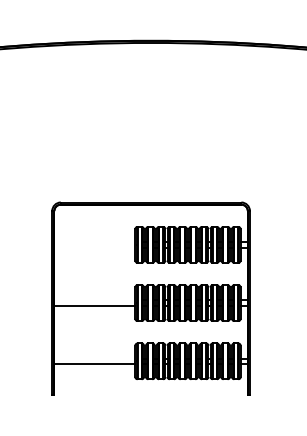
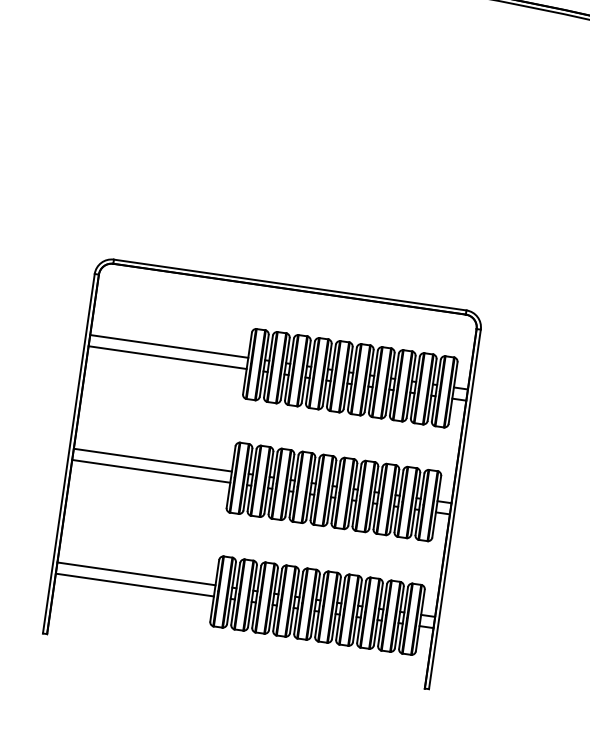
line: (94, 242) -> (168, 347), added
line: (94, 247) -> (167, 356), added
line: (94, 300) -> (152, 460), added
line: (94, 358) -> (135, 573), added

